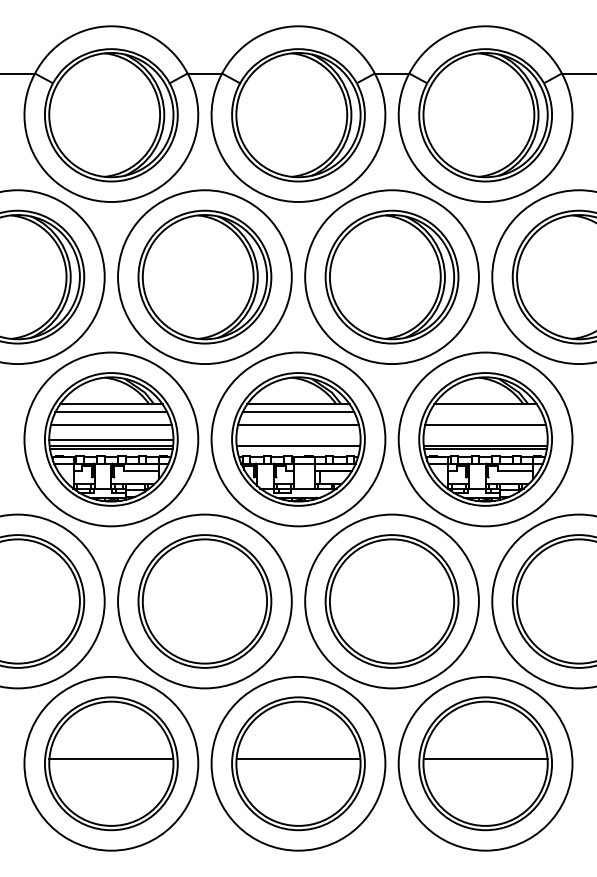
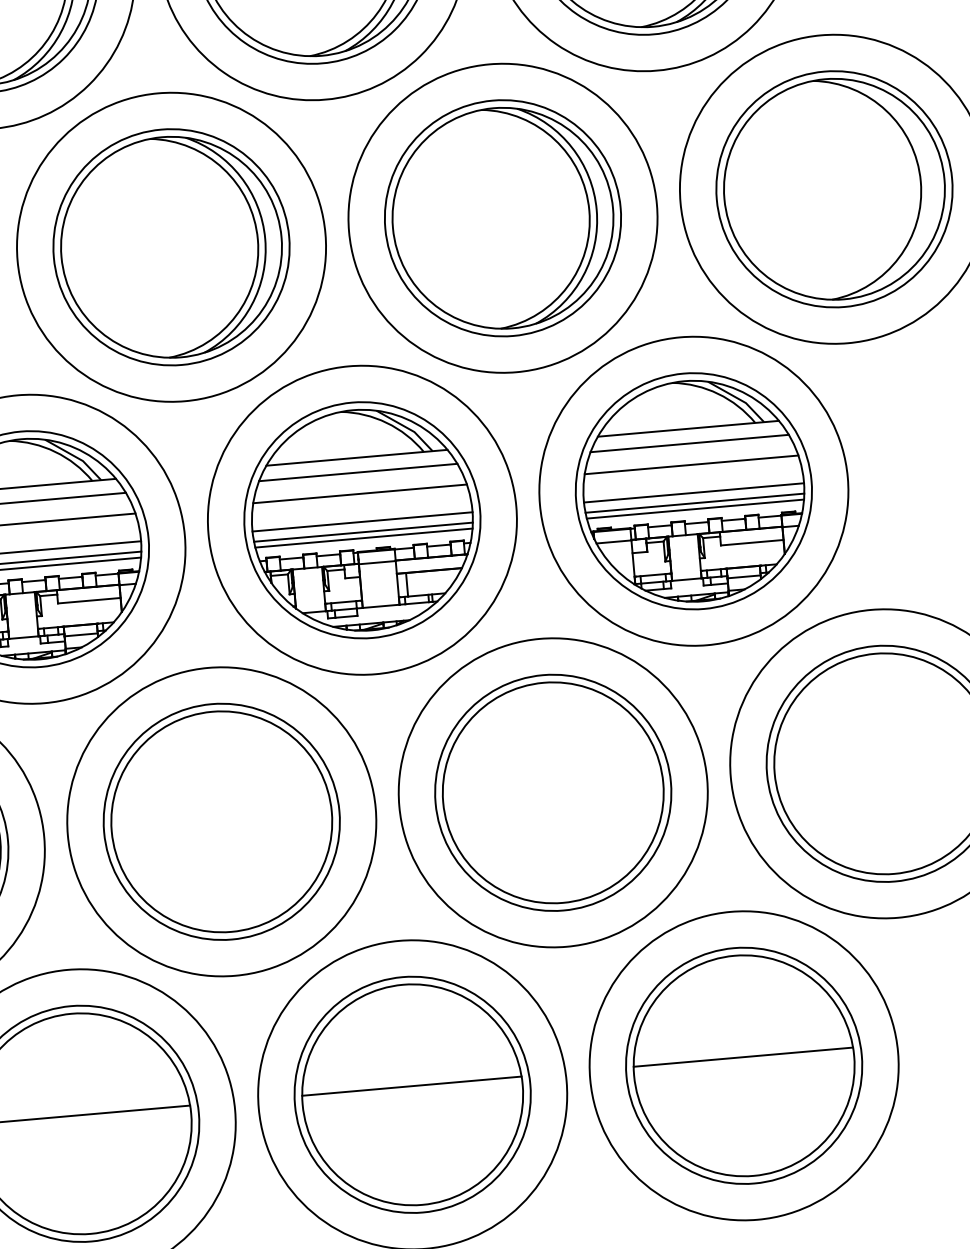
line: (485, 412) -> (689, 443), added
line: (298, 440) -> (362, 522), added
line: (485, 440) -> (693, 493), added
line: (298, 449) -> (363, 538), added

